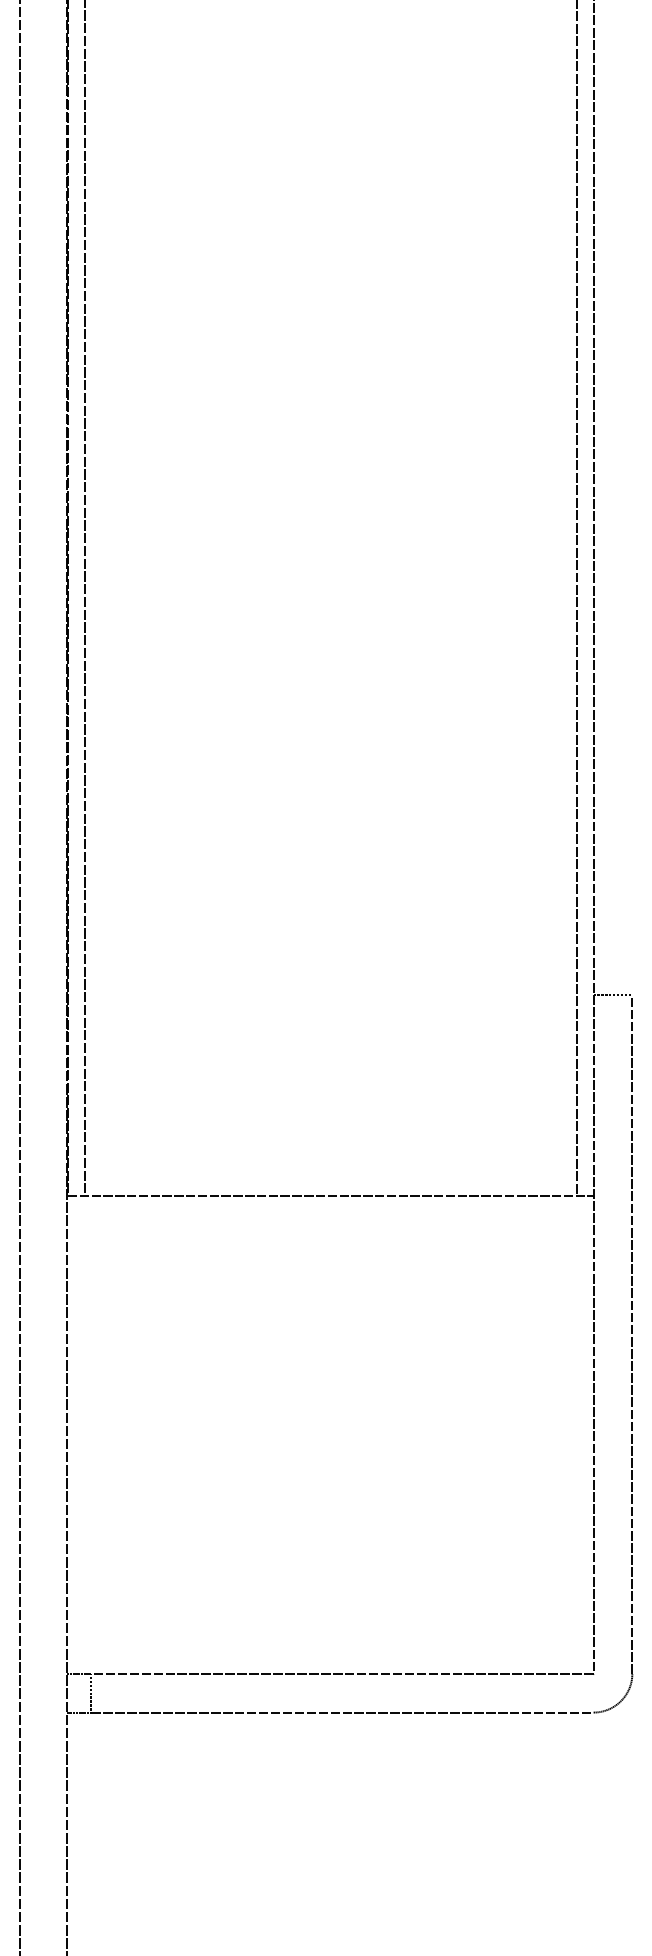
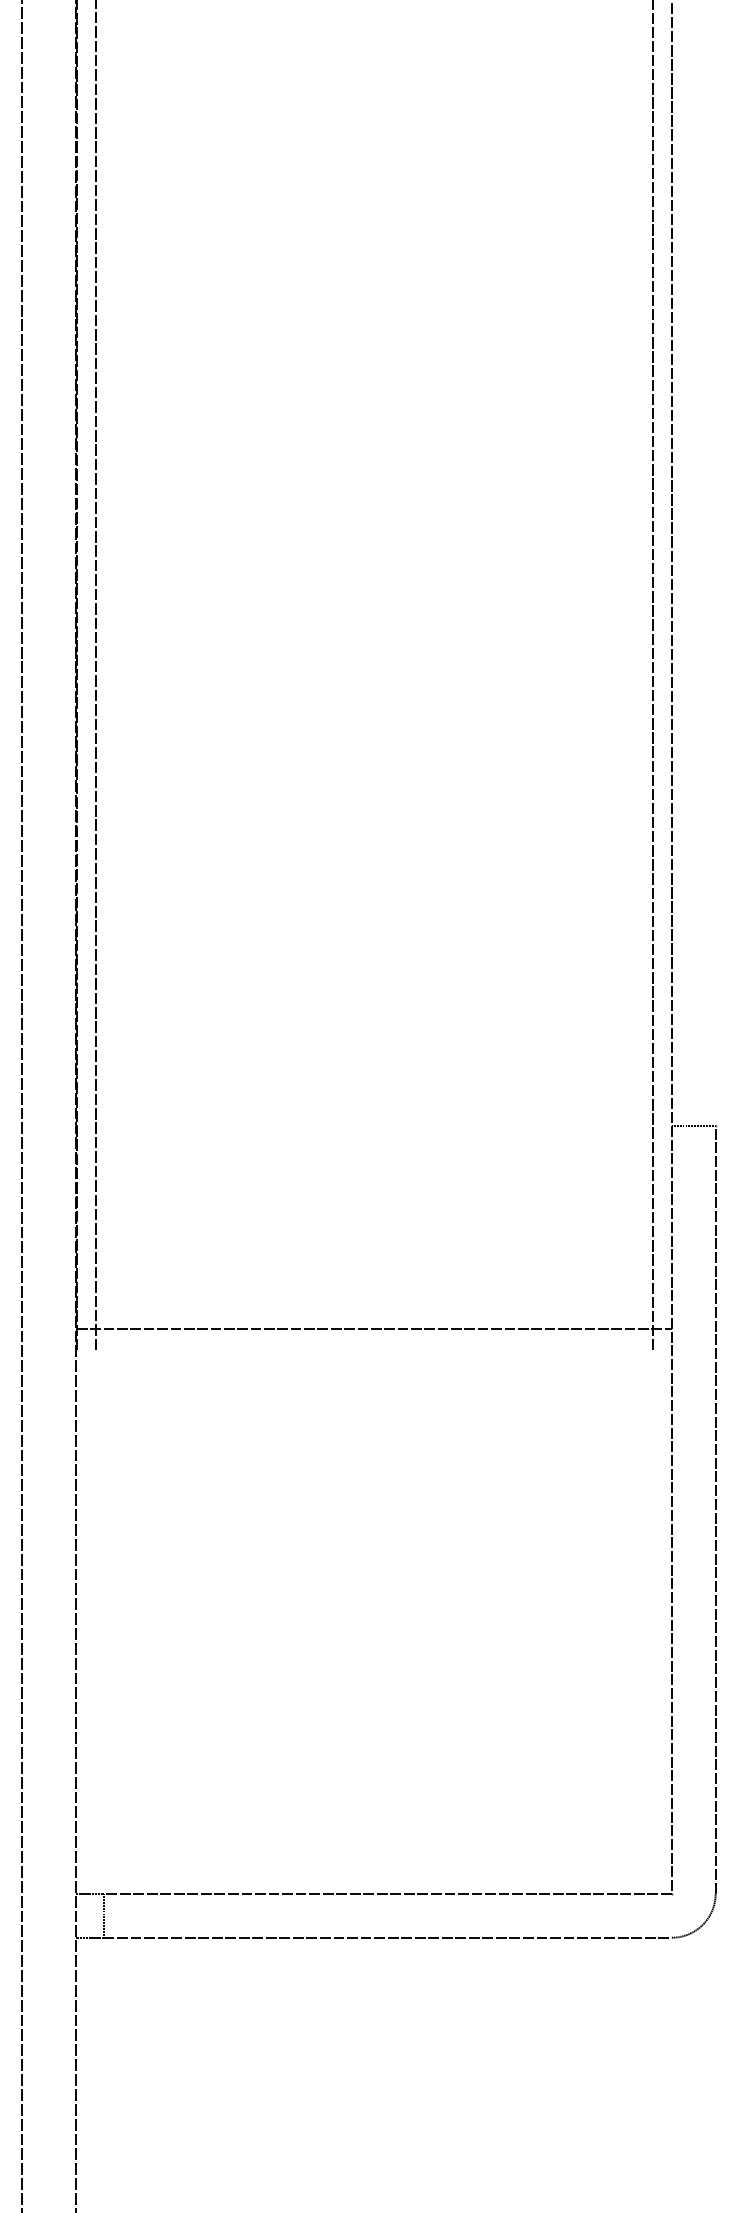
line: (330, 1196) -> (374, 1329), moved

